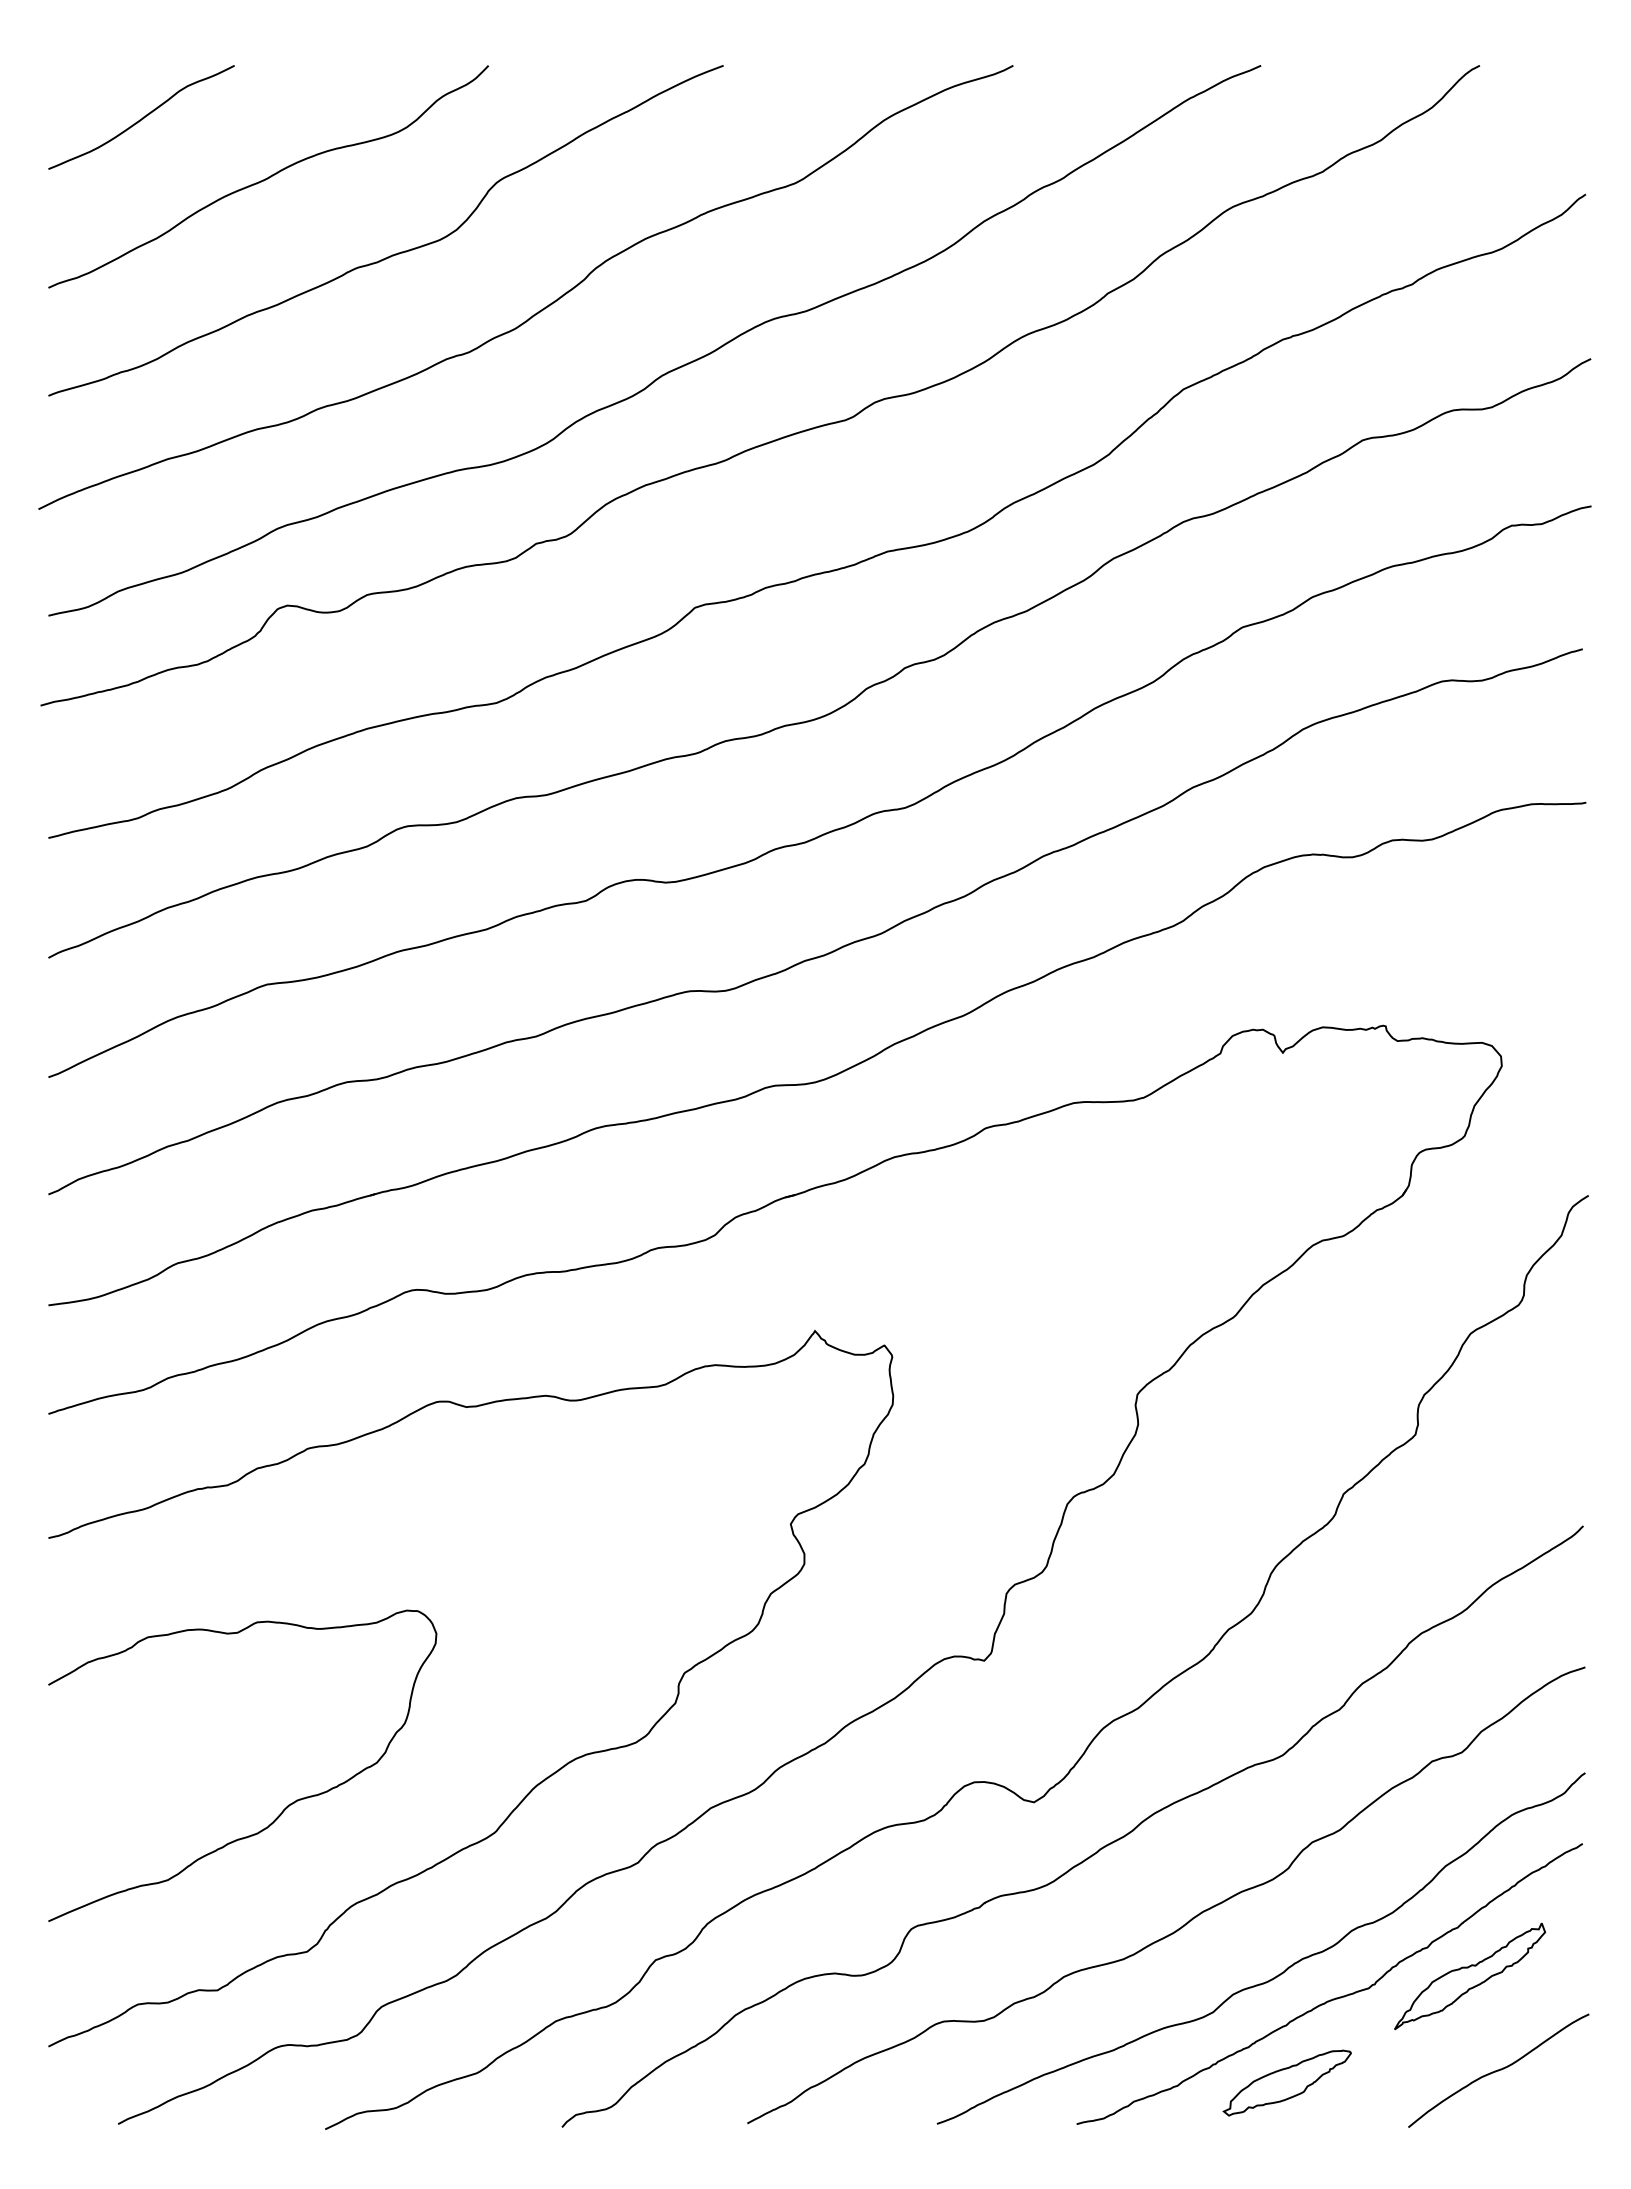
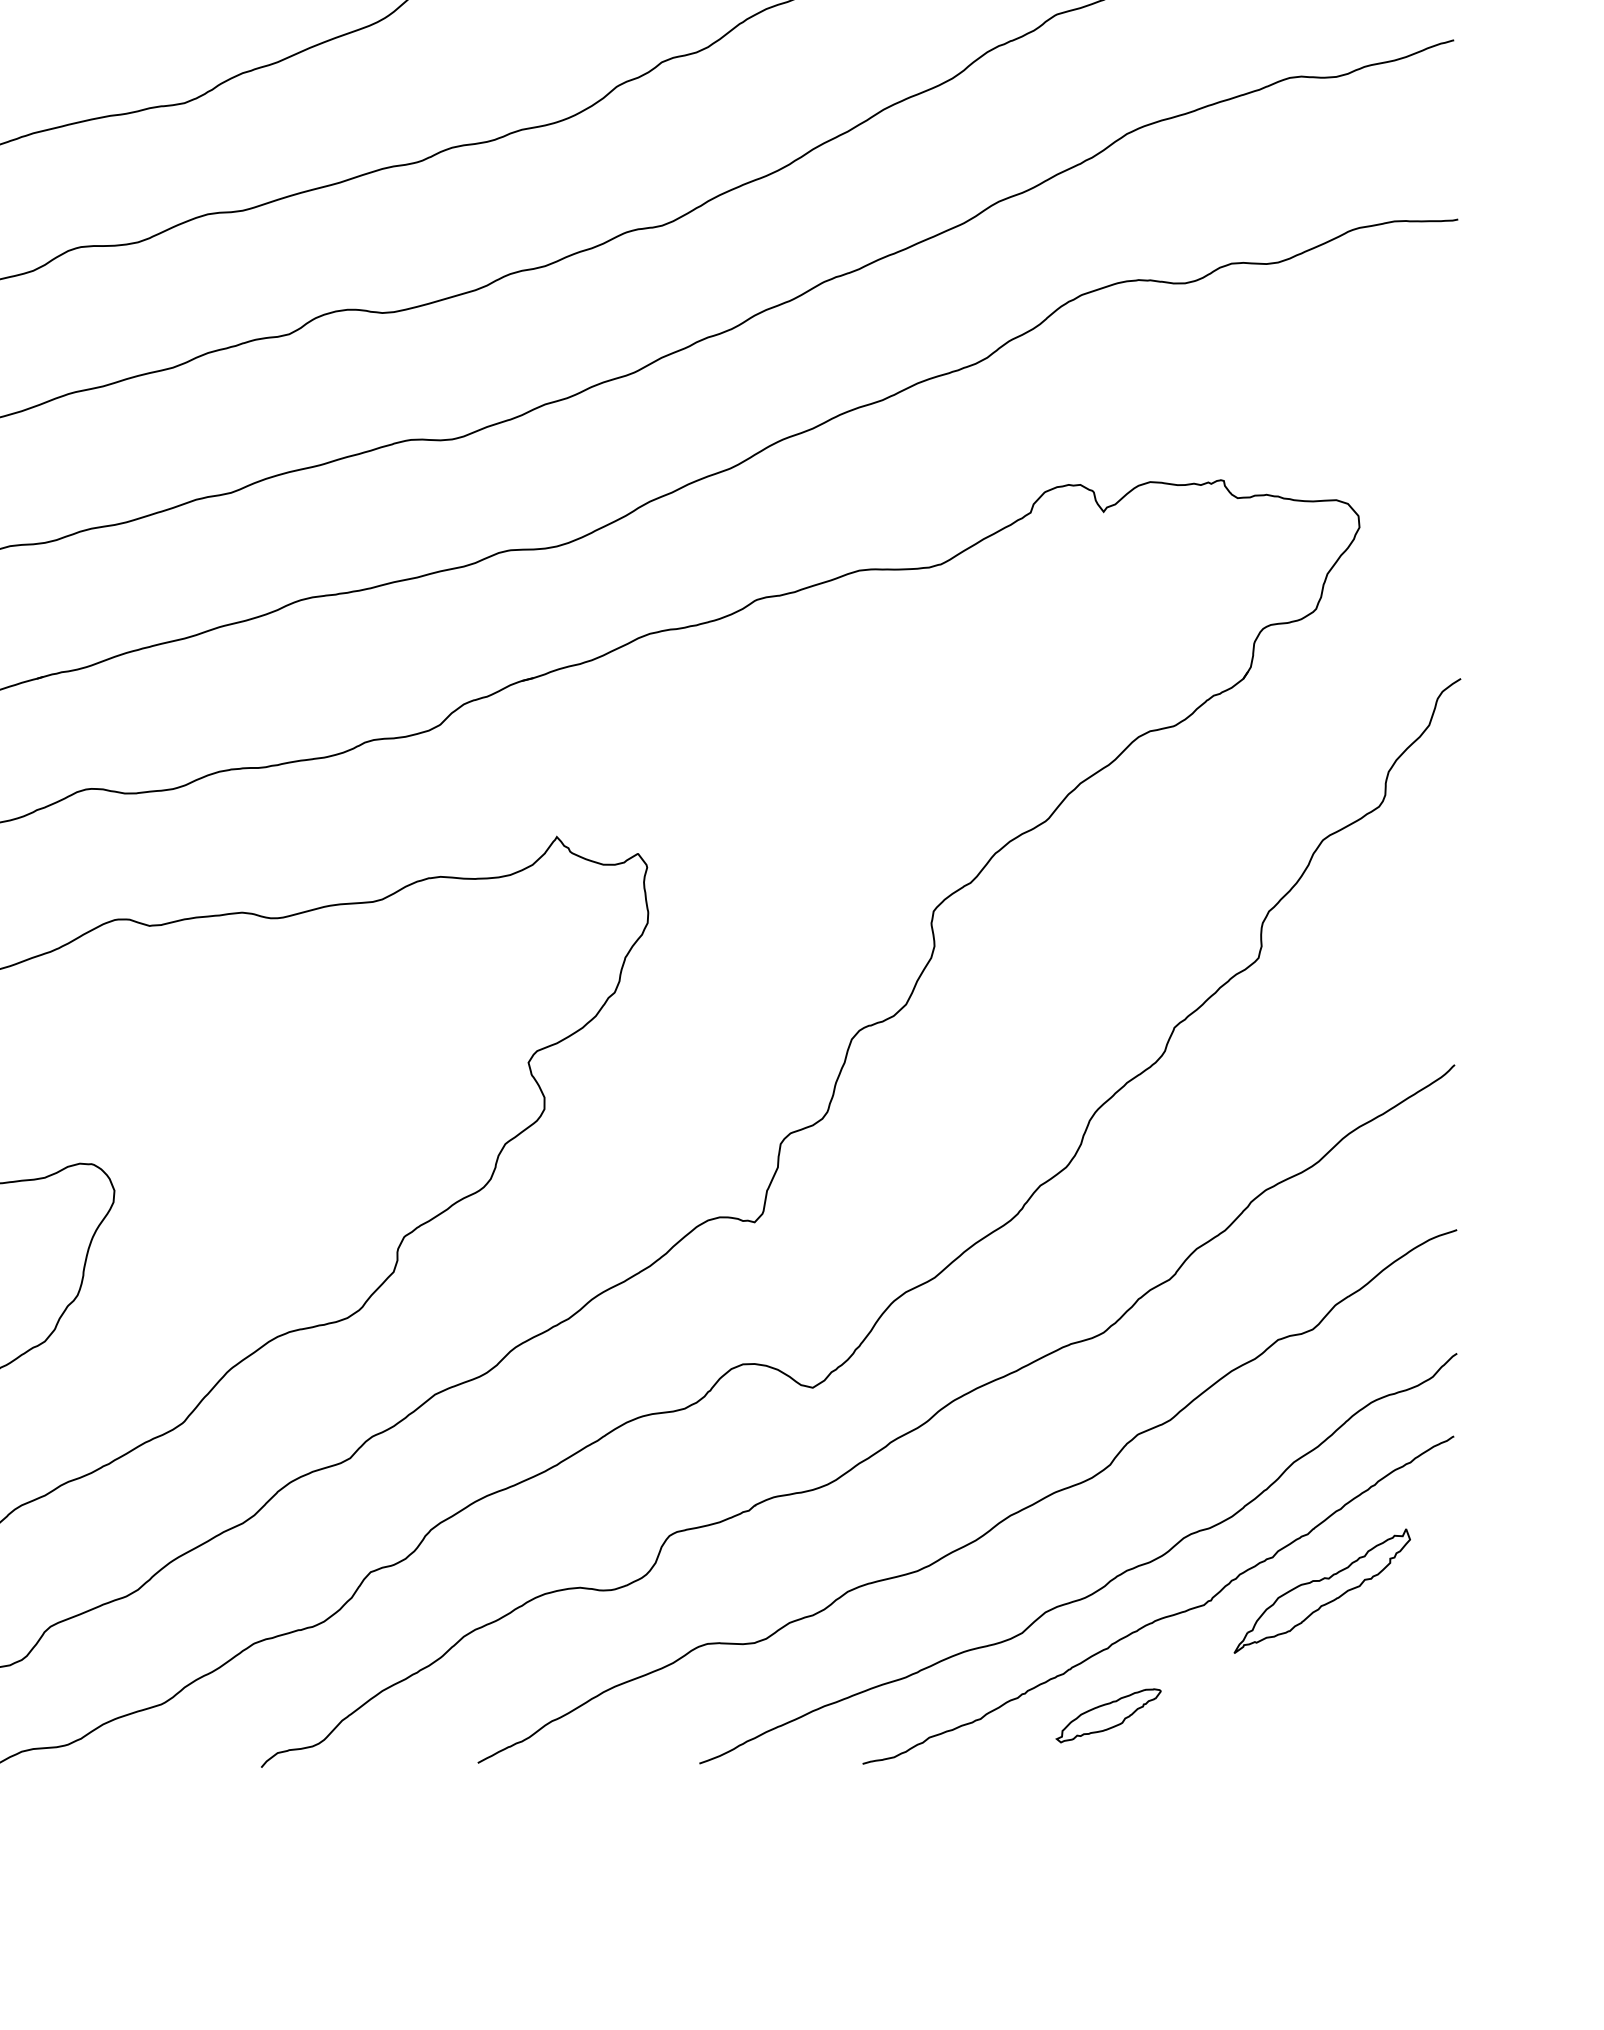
curve: (1498, 2070) -> (1355, 1701), removed
part: (1286, 2082) -> (1107, 1715), size x0.7

